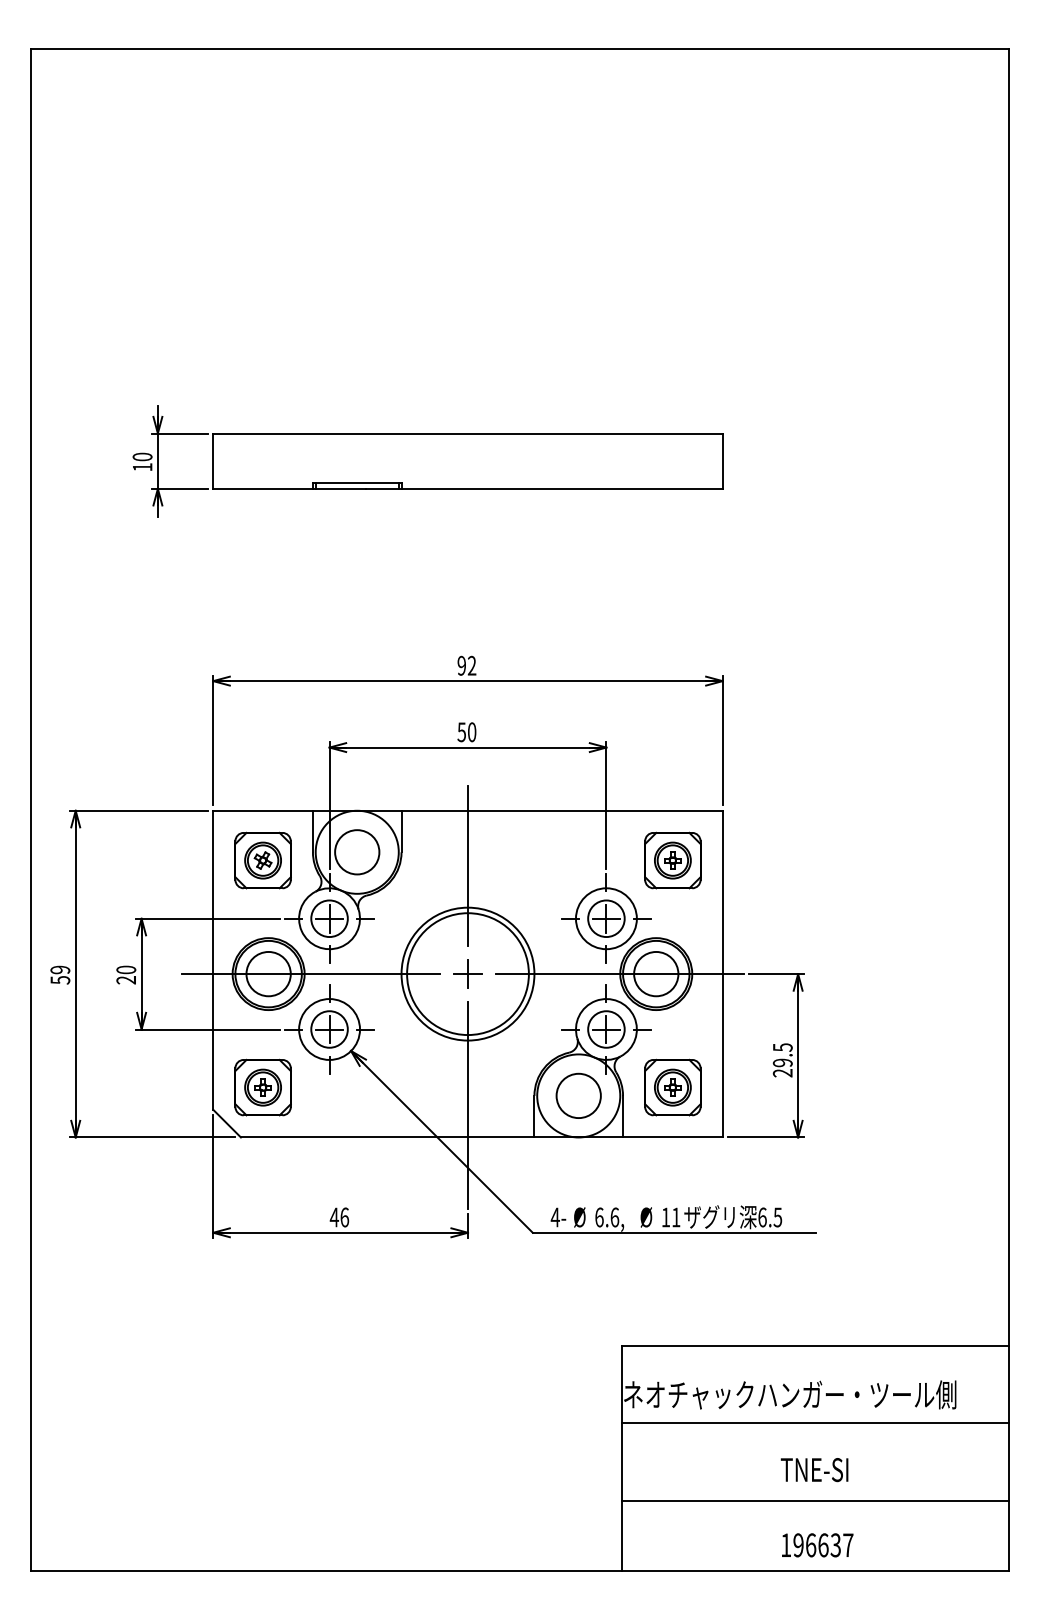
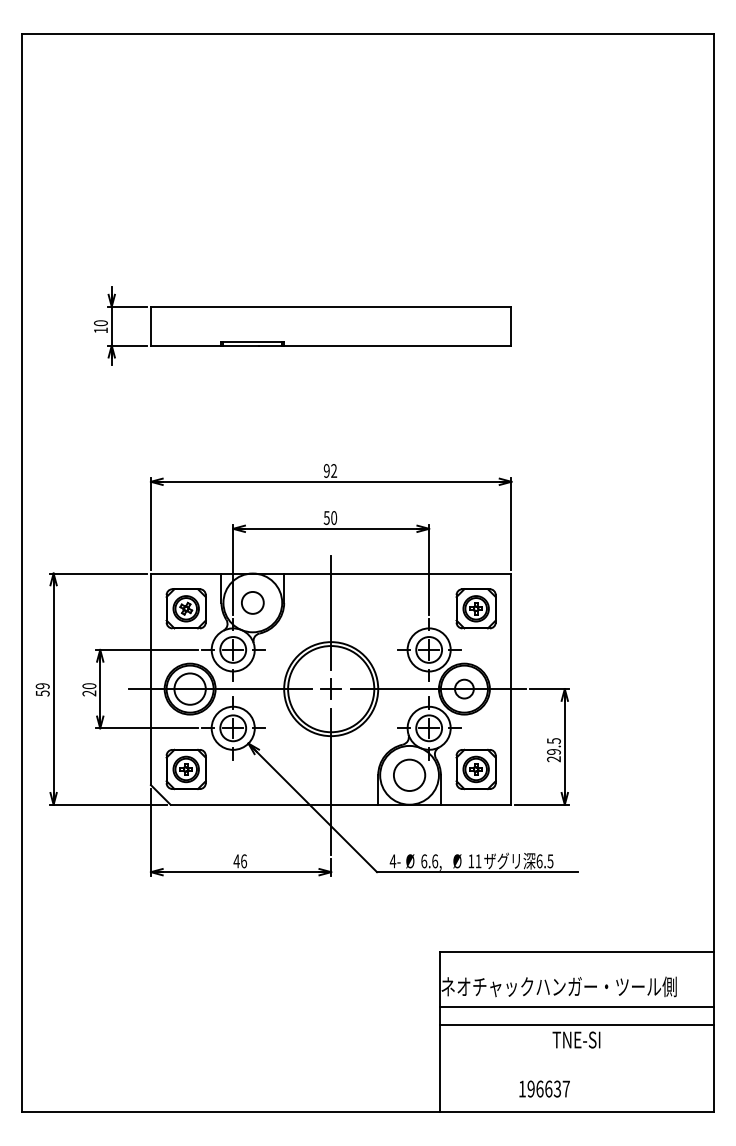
circle: (357, 852) -> (253, 603), size x0.7
circle: (656, 973) -> (464, 688), size x0.6
line: (815, 1500) -> (577, 1024), moved
text: (817, 1545) -> (544, 1089), moved

